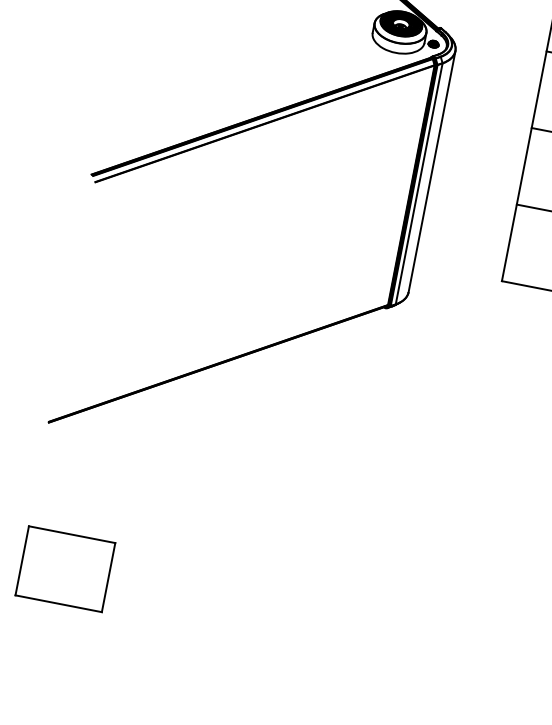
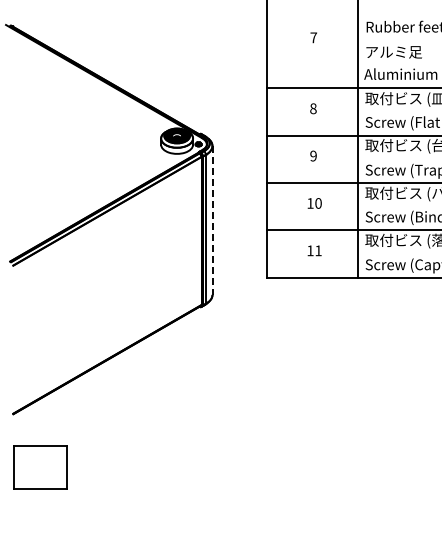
line: (432, 171) -> (212, 220), solid -> dashed
part: (65, 569) -> (40, 467), moved

